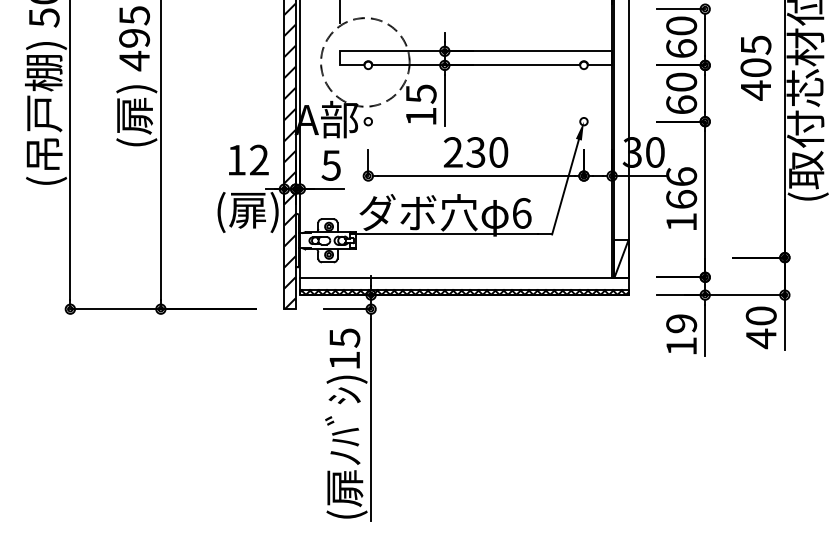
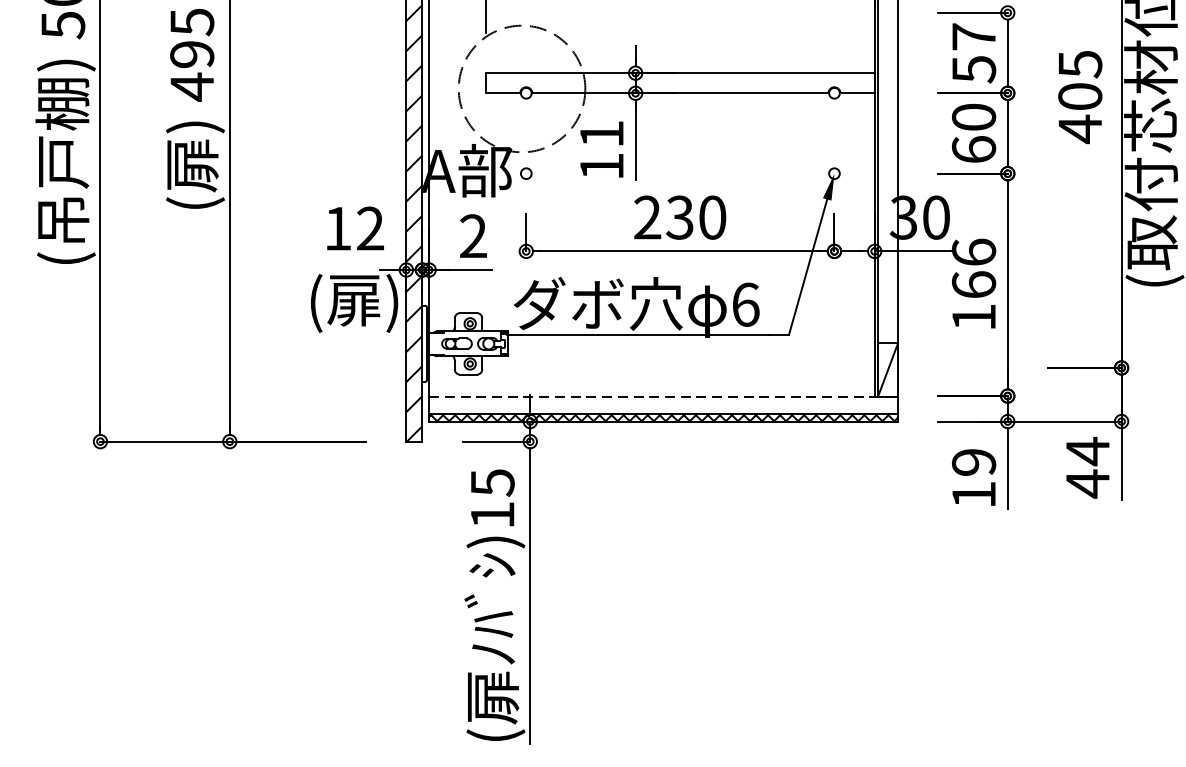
text: (681, 37) -> (973, 53), 60 -> 57
text: (421, 93) -> (602, 133), 15 -> 11
text: (330, 165) -> (472, 236), 5 -> 2
line: (464, 277) -> (663, 396), solid -> dashed
text: (760, 315) -> (1086, 450), 40 -> 44

